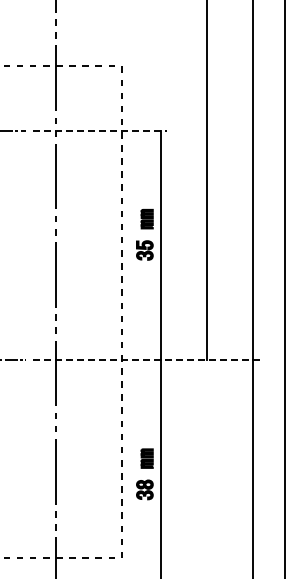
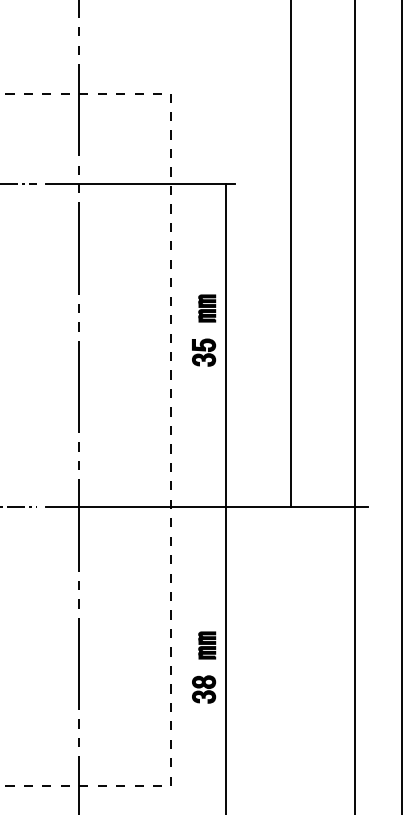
line: (100, 130) -> (141, 183), dashed -> solid
line: (147, 360) -> (207, 507), dashed -> solid

